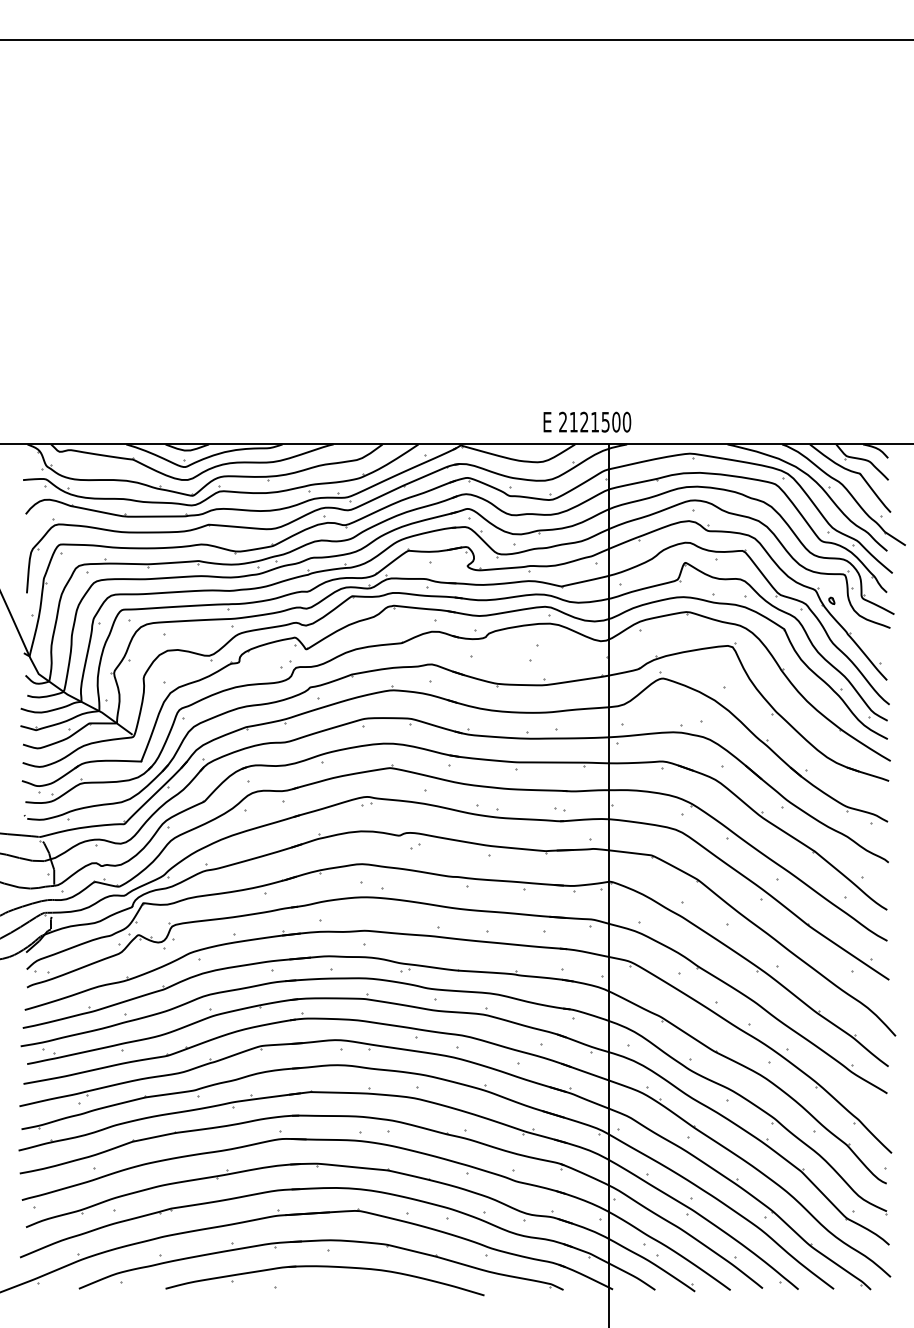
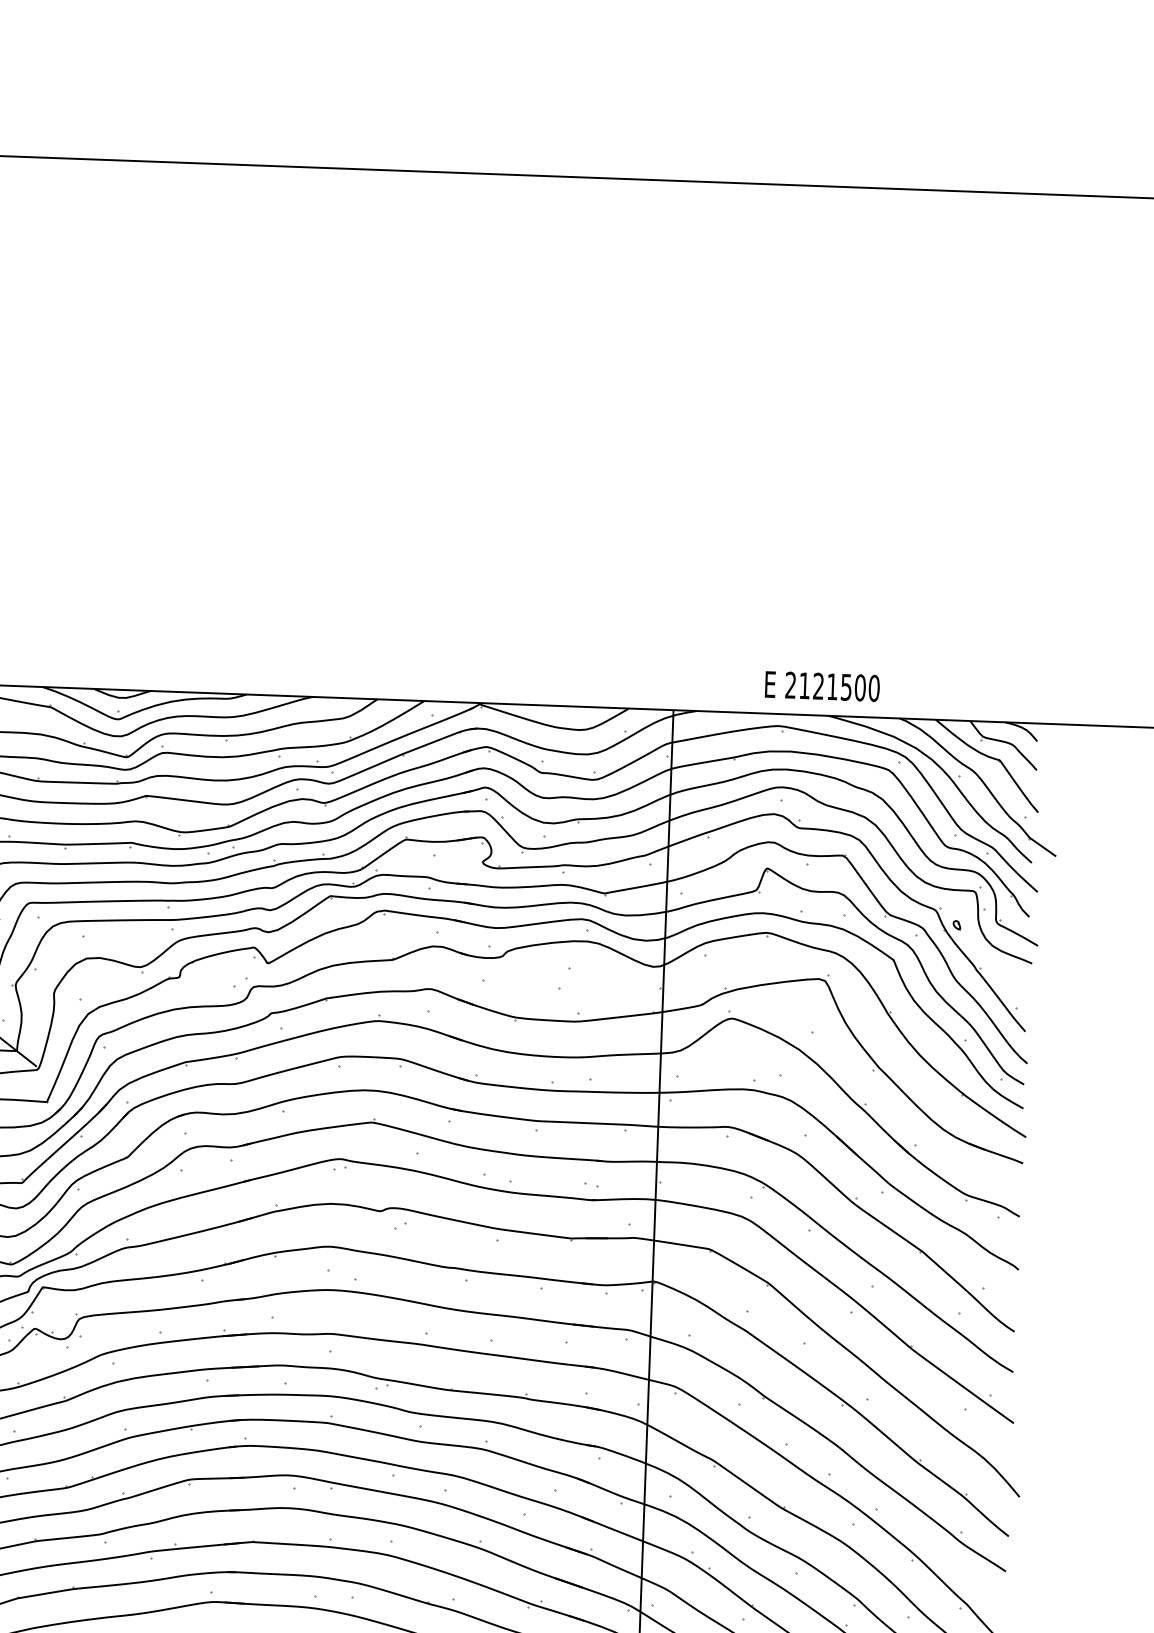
text: (587, 421) -> (822, 685), moved

